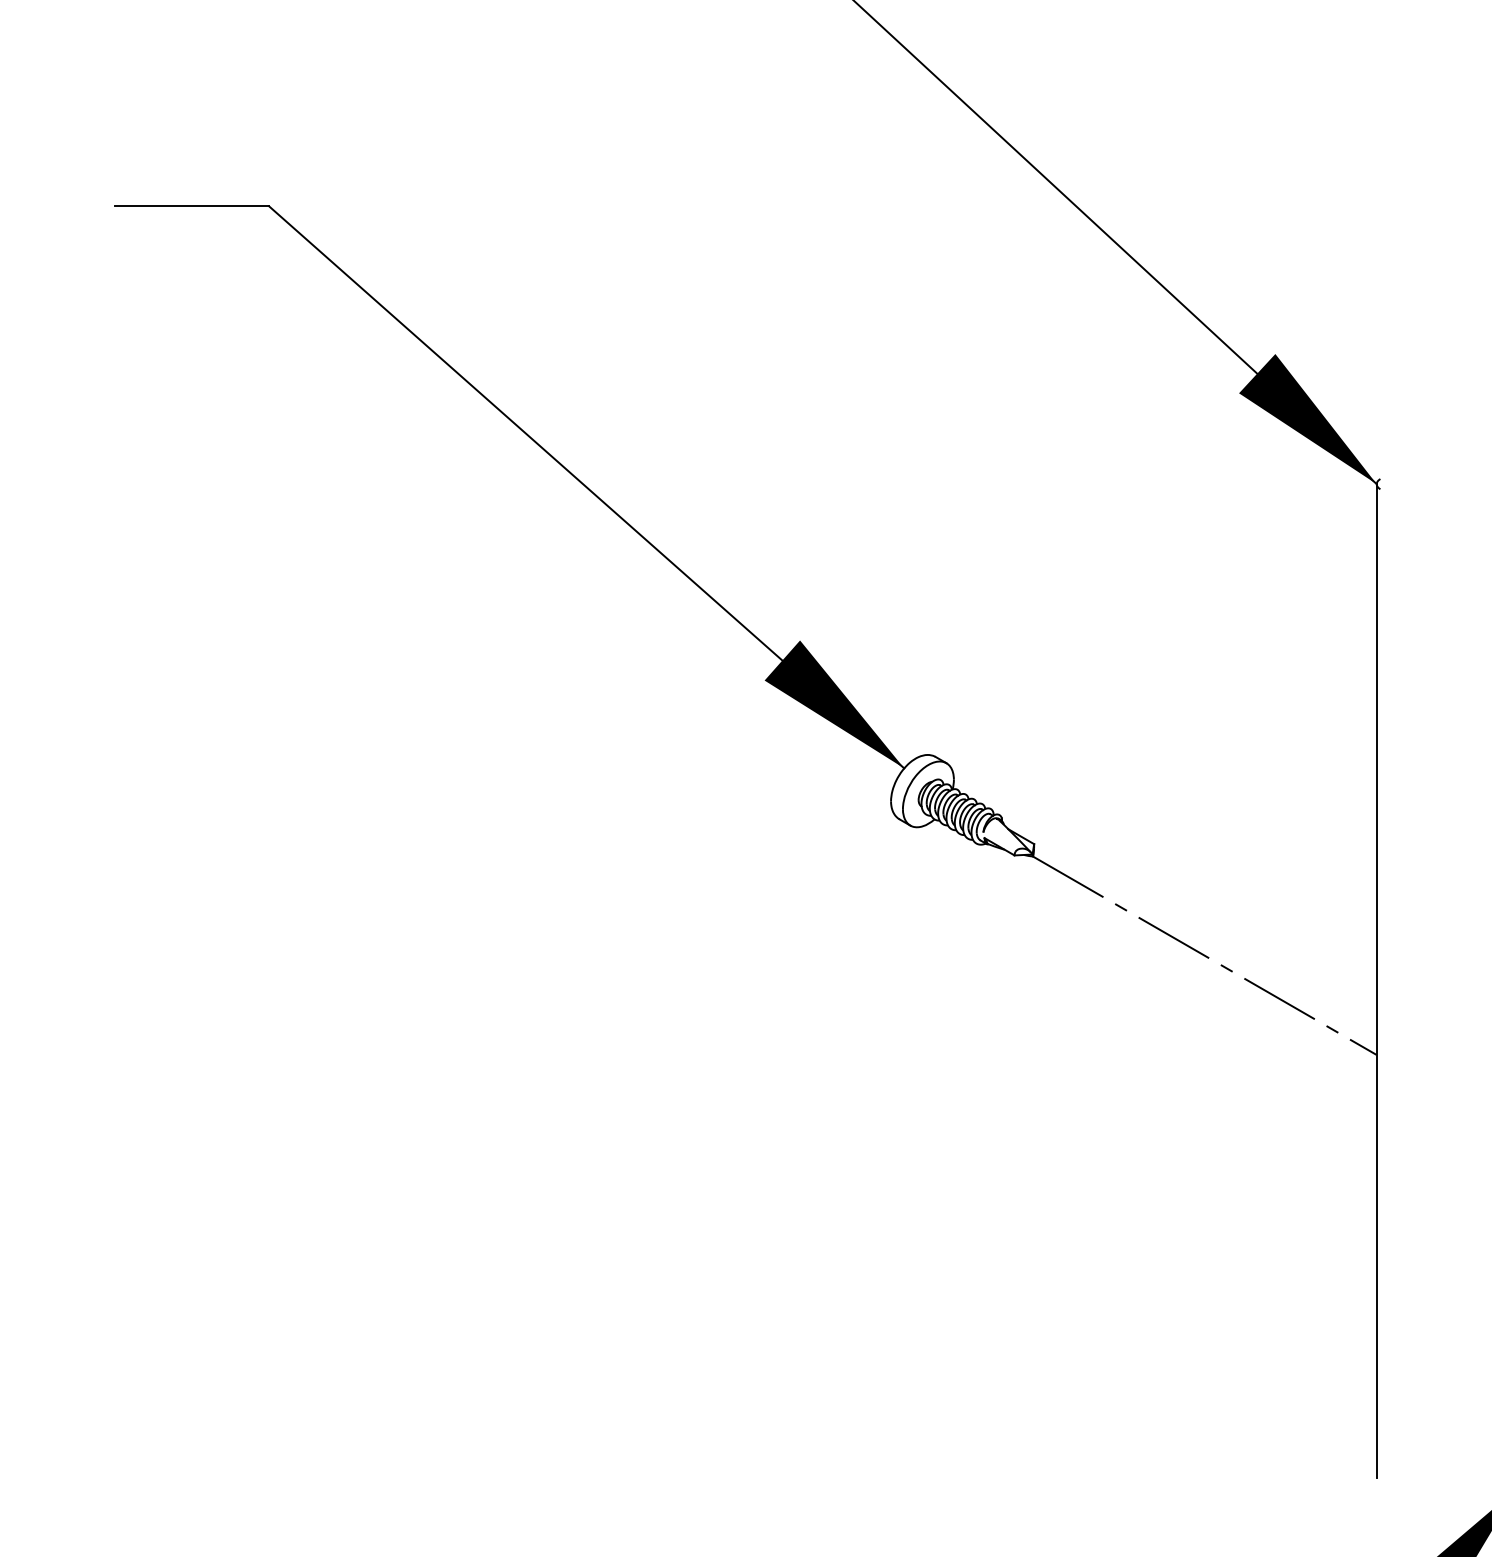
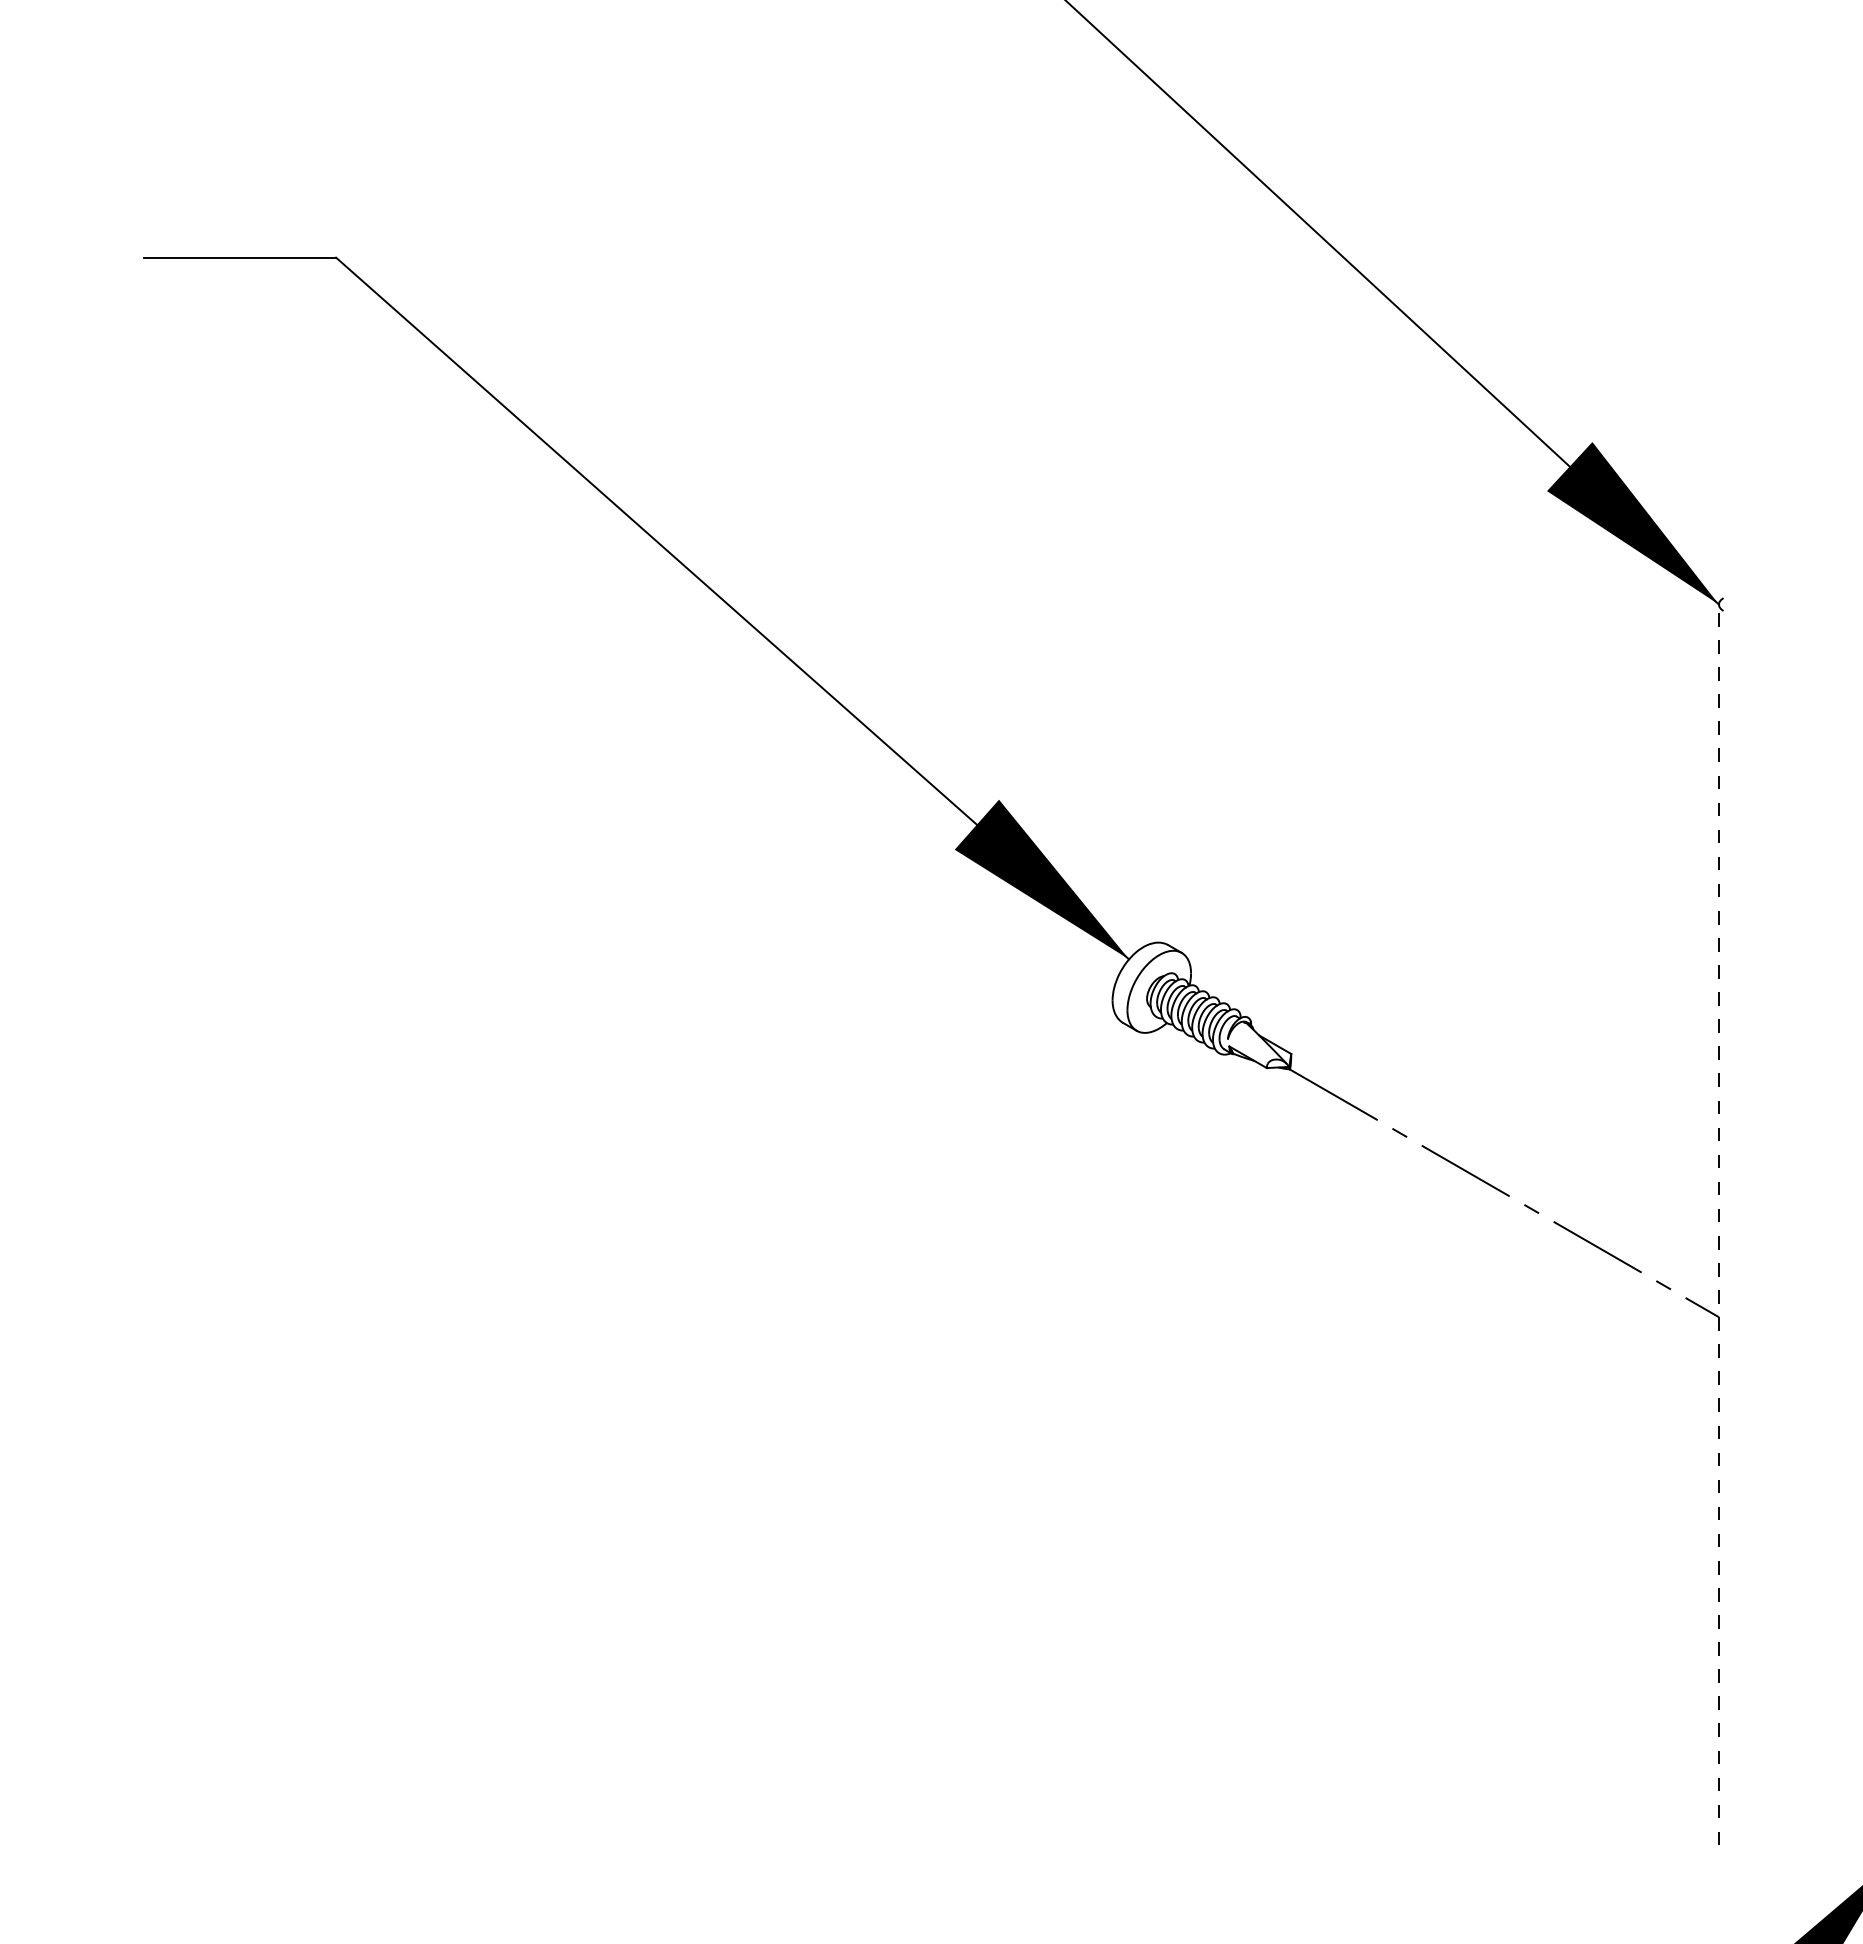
line: (1376, 980) -> (1718, 1224), solid -> dashed

